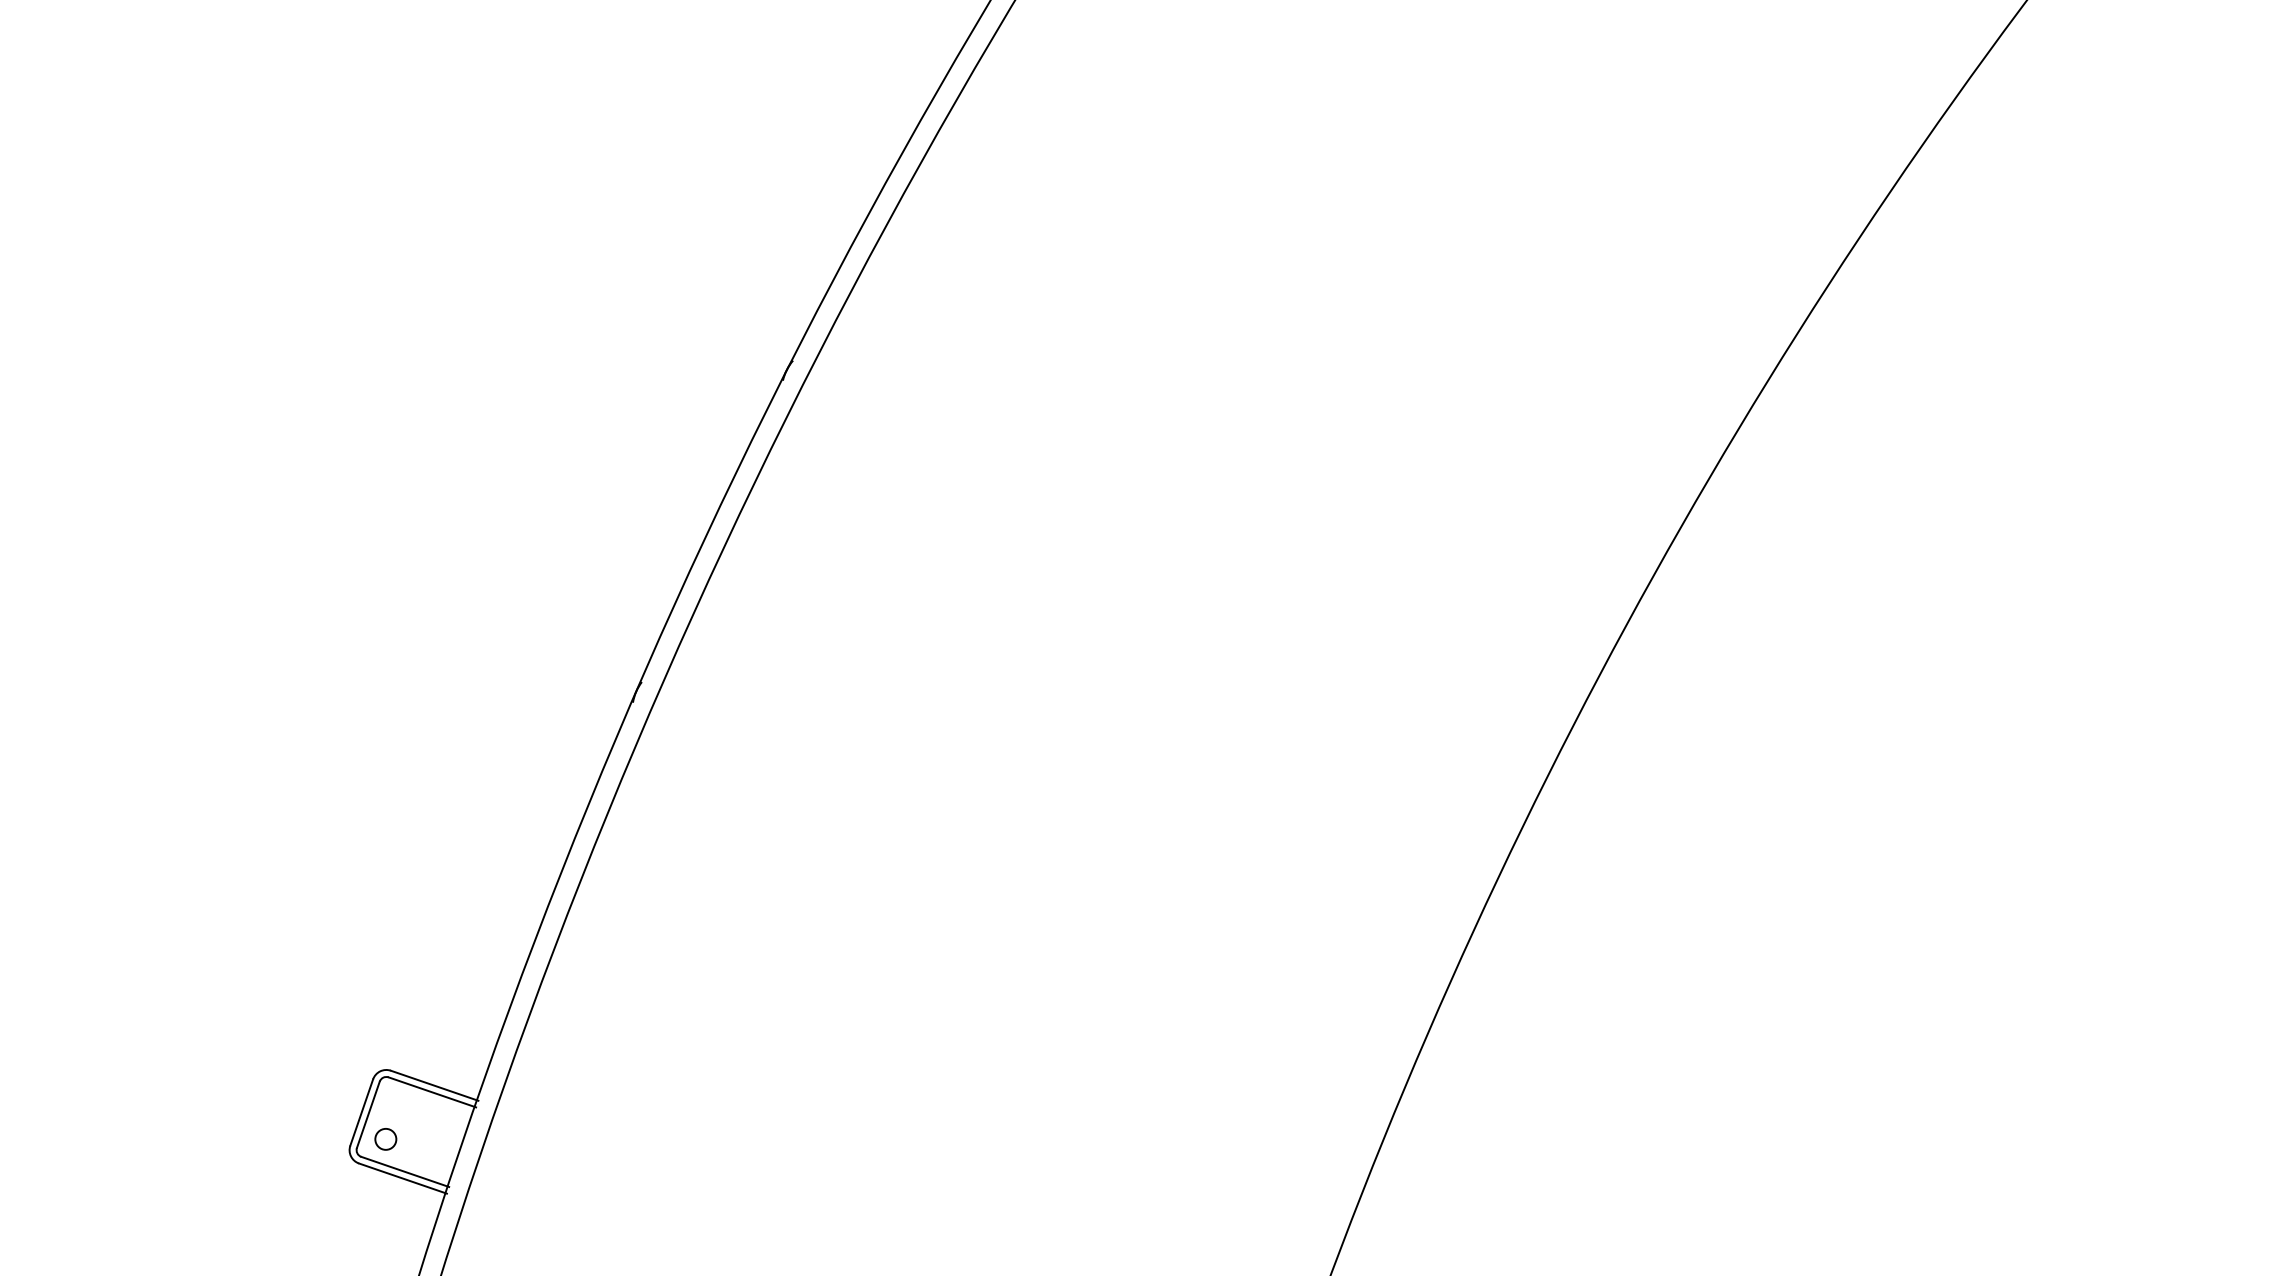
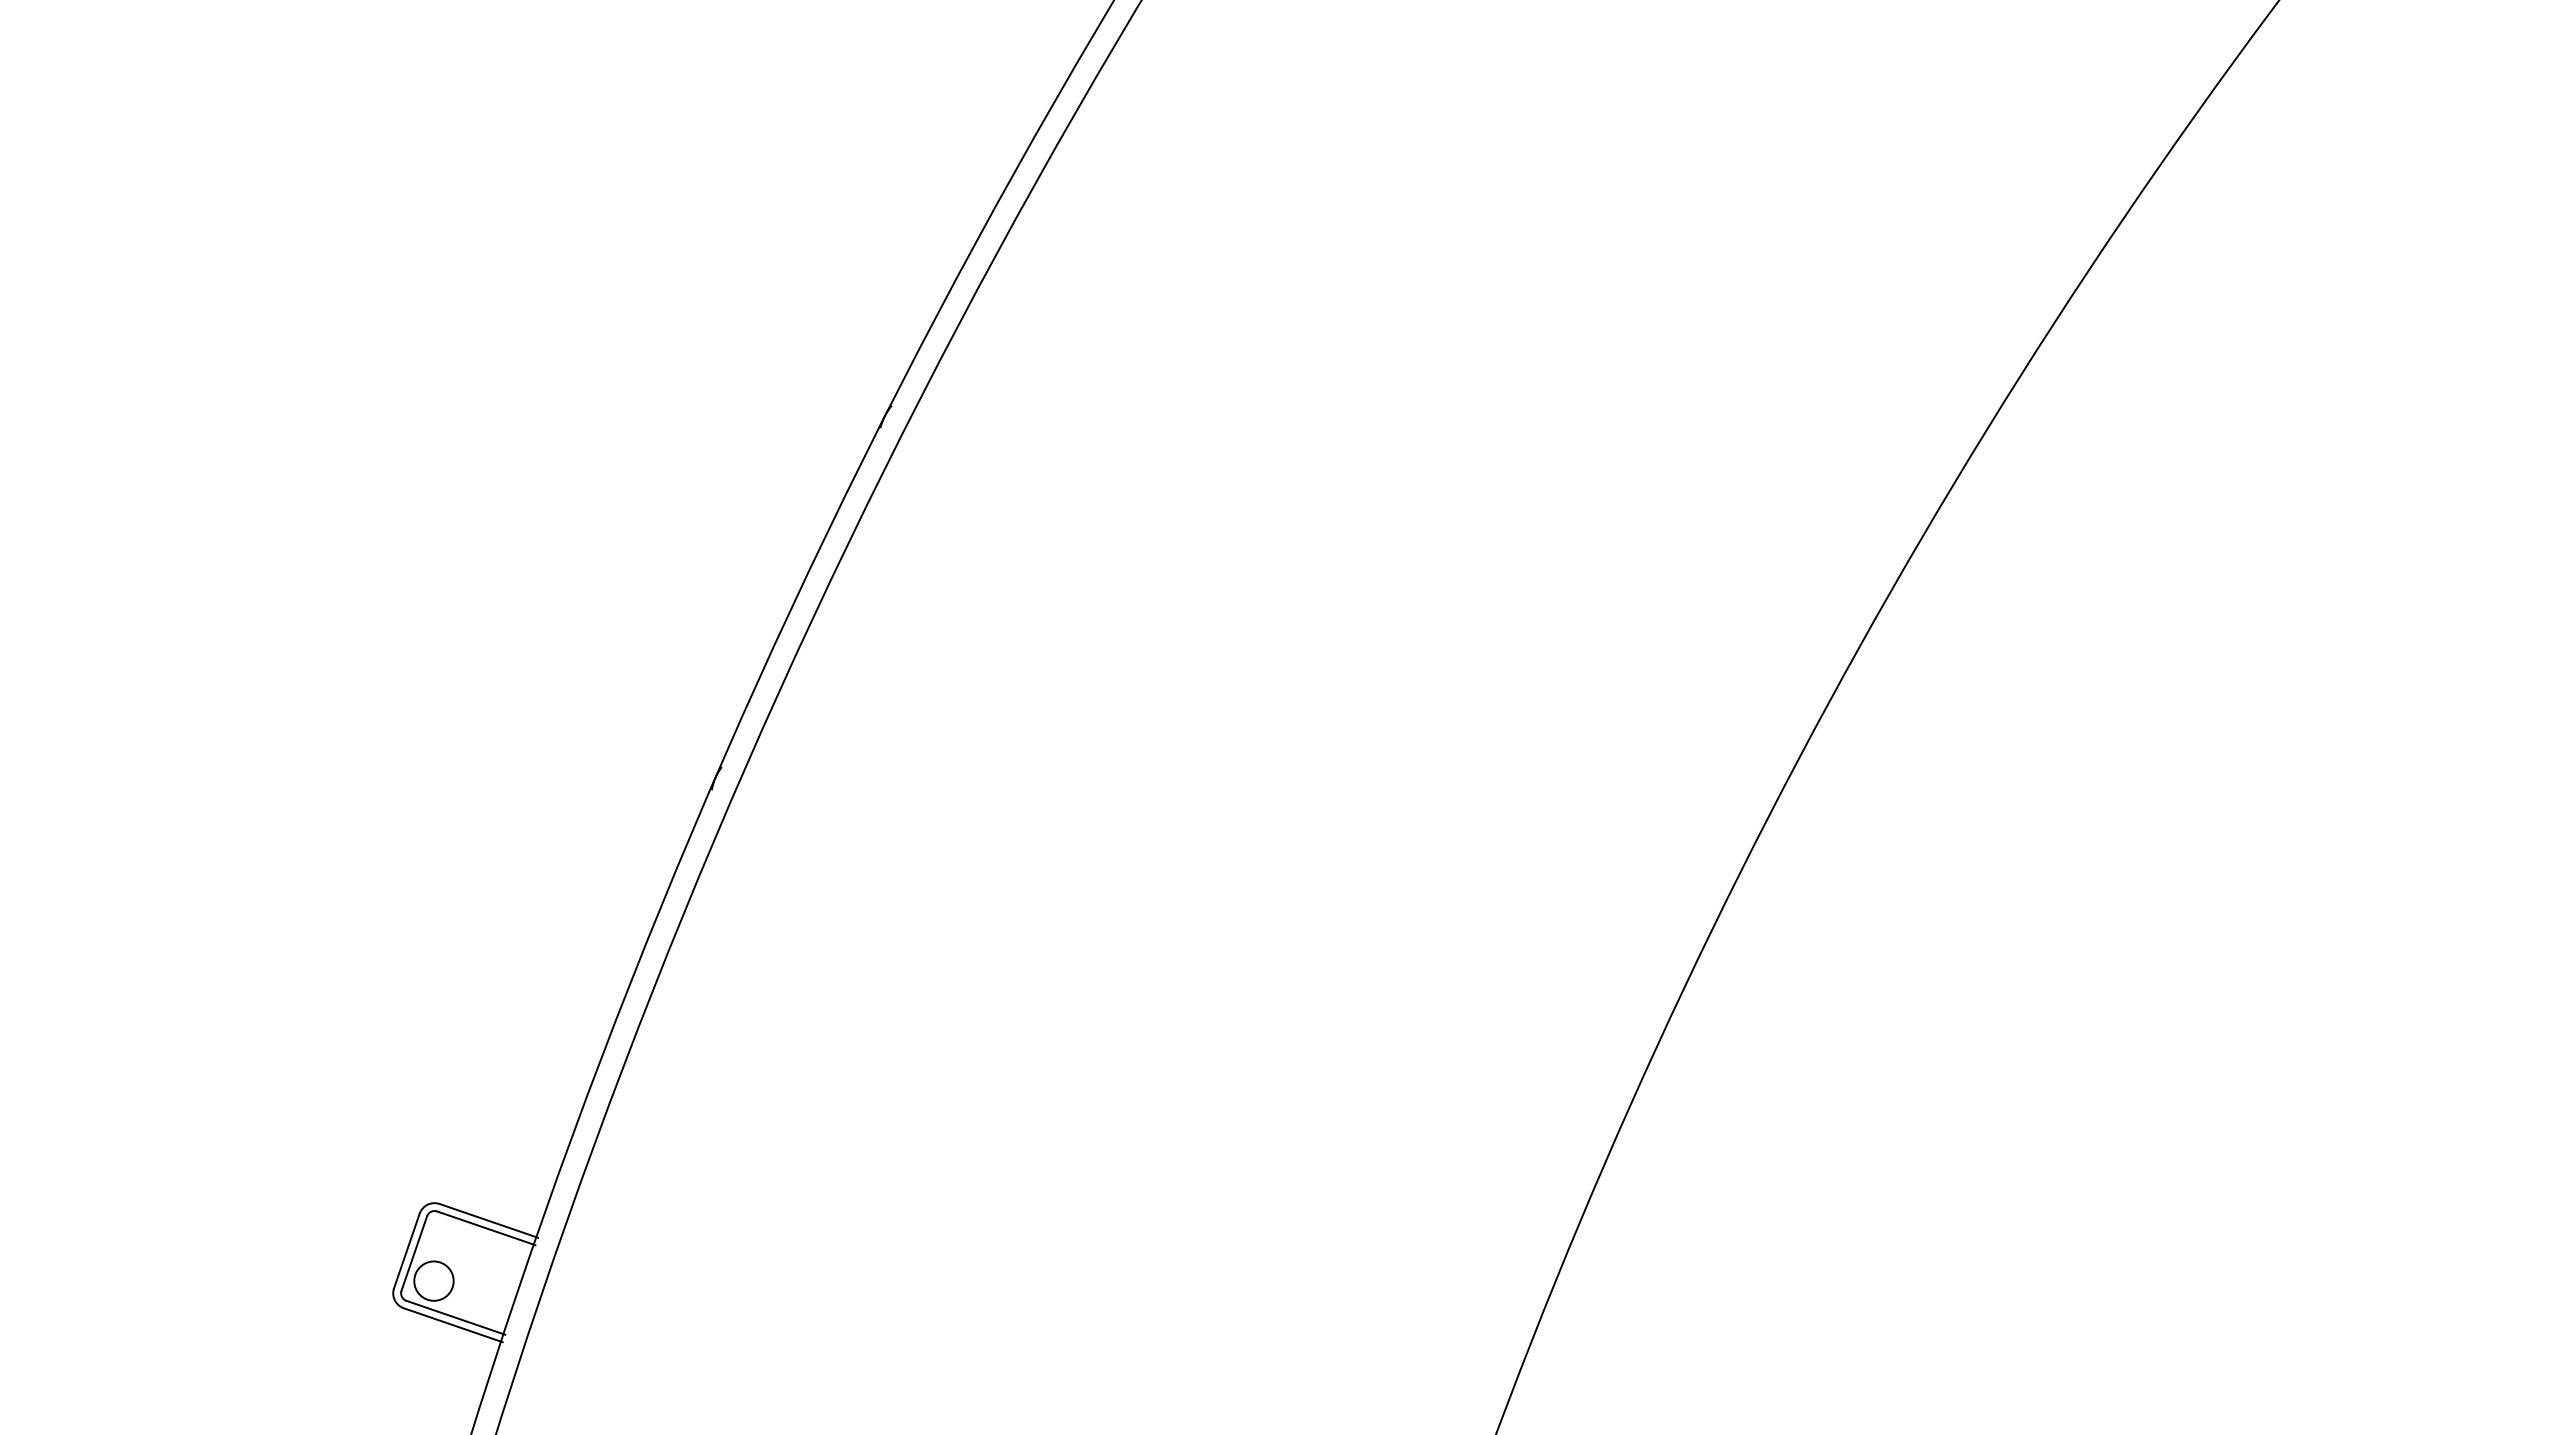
circle: (385, 1138) -> (433, 1280), size x1.67

